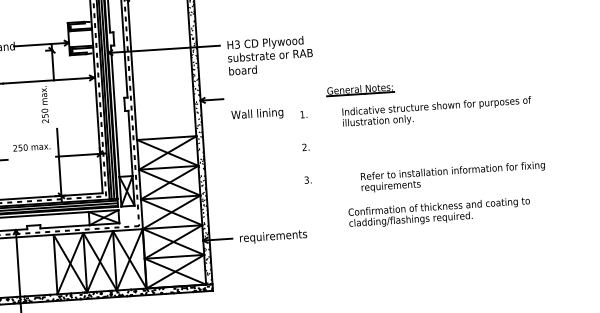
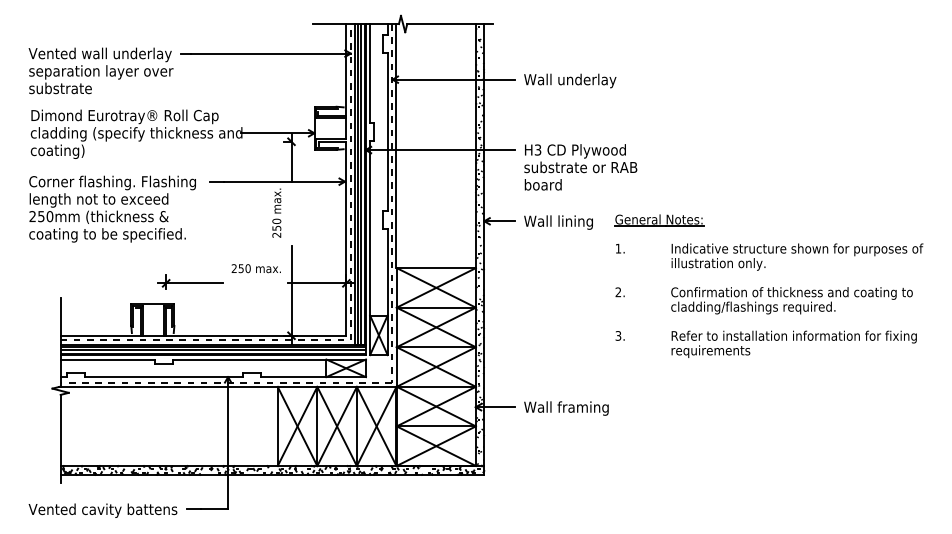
part: (360, 89) -> (659, 220), moved
text: (257, 114) -> (558, 222), moved
text: (452, 176) -> (793, 343), moved
text: (439, 212) -> (791, 300), moved
text: (273, 236) -> (569, 408), requirements -> Wall framing

